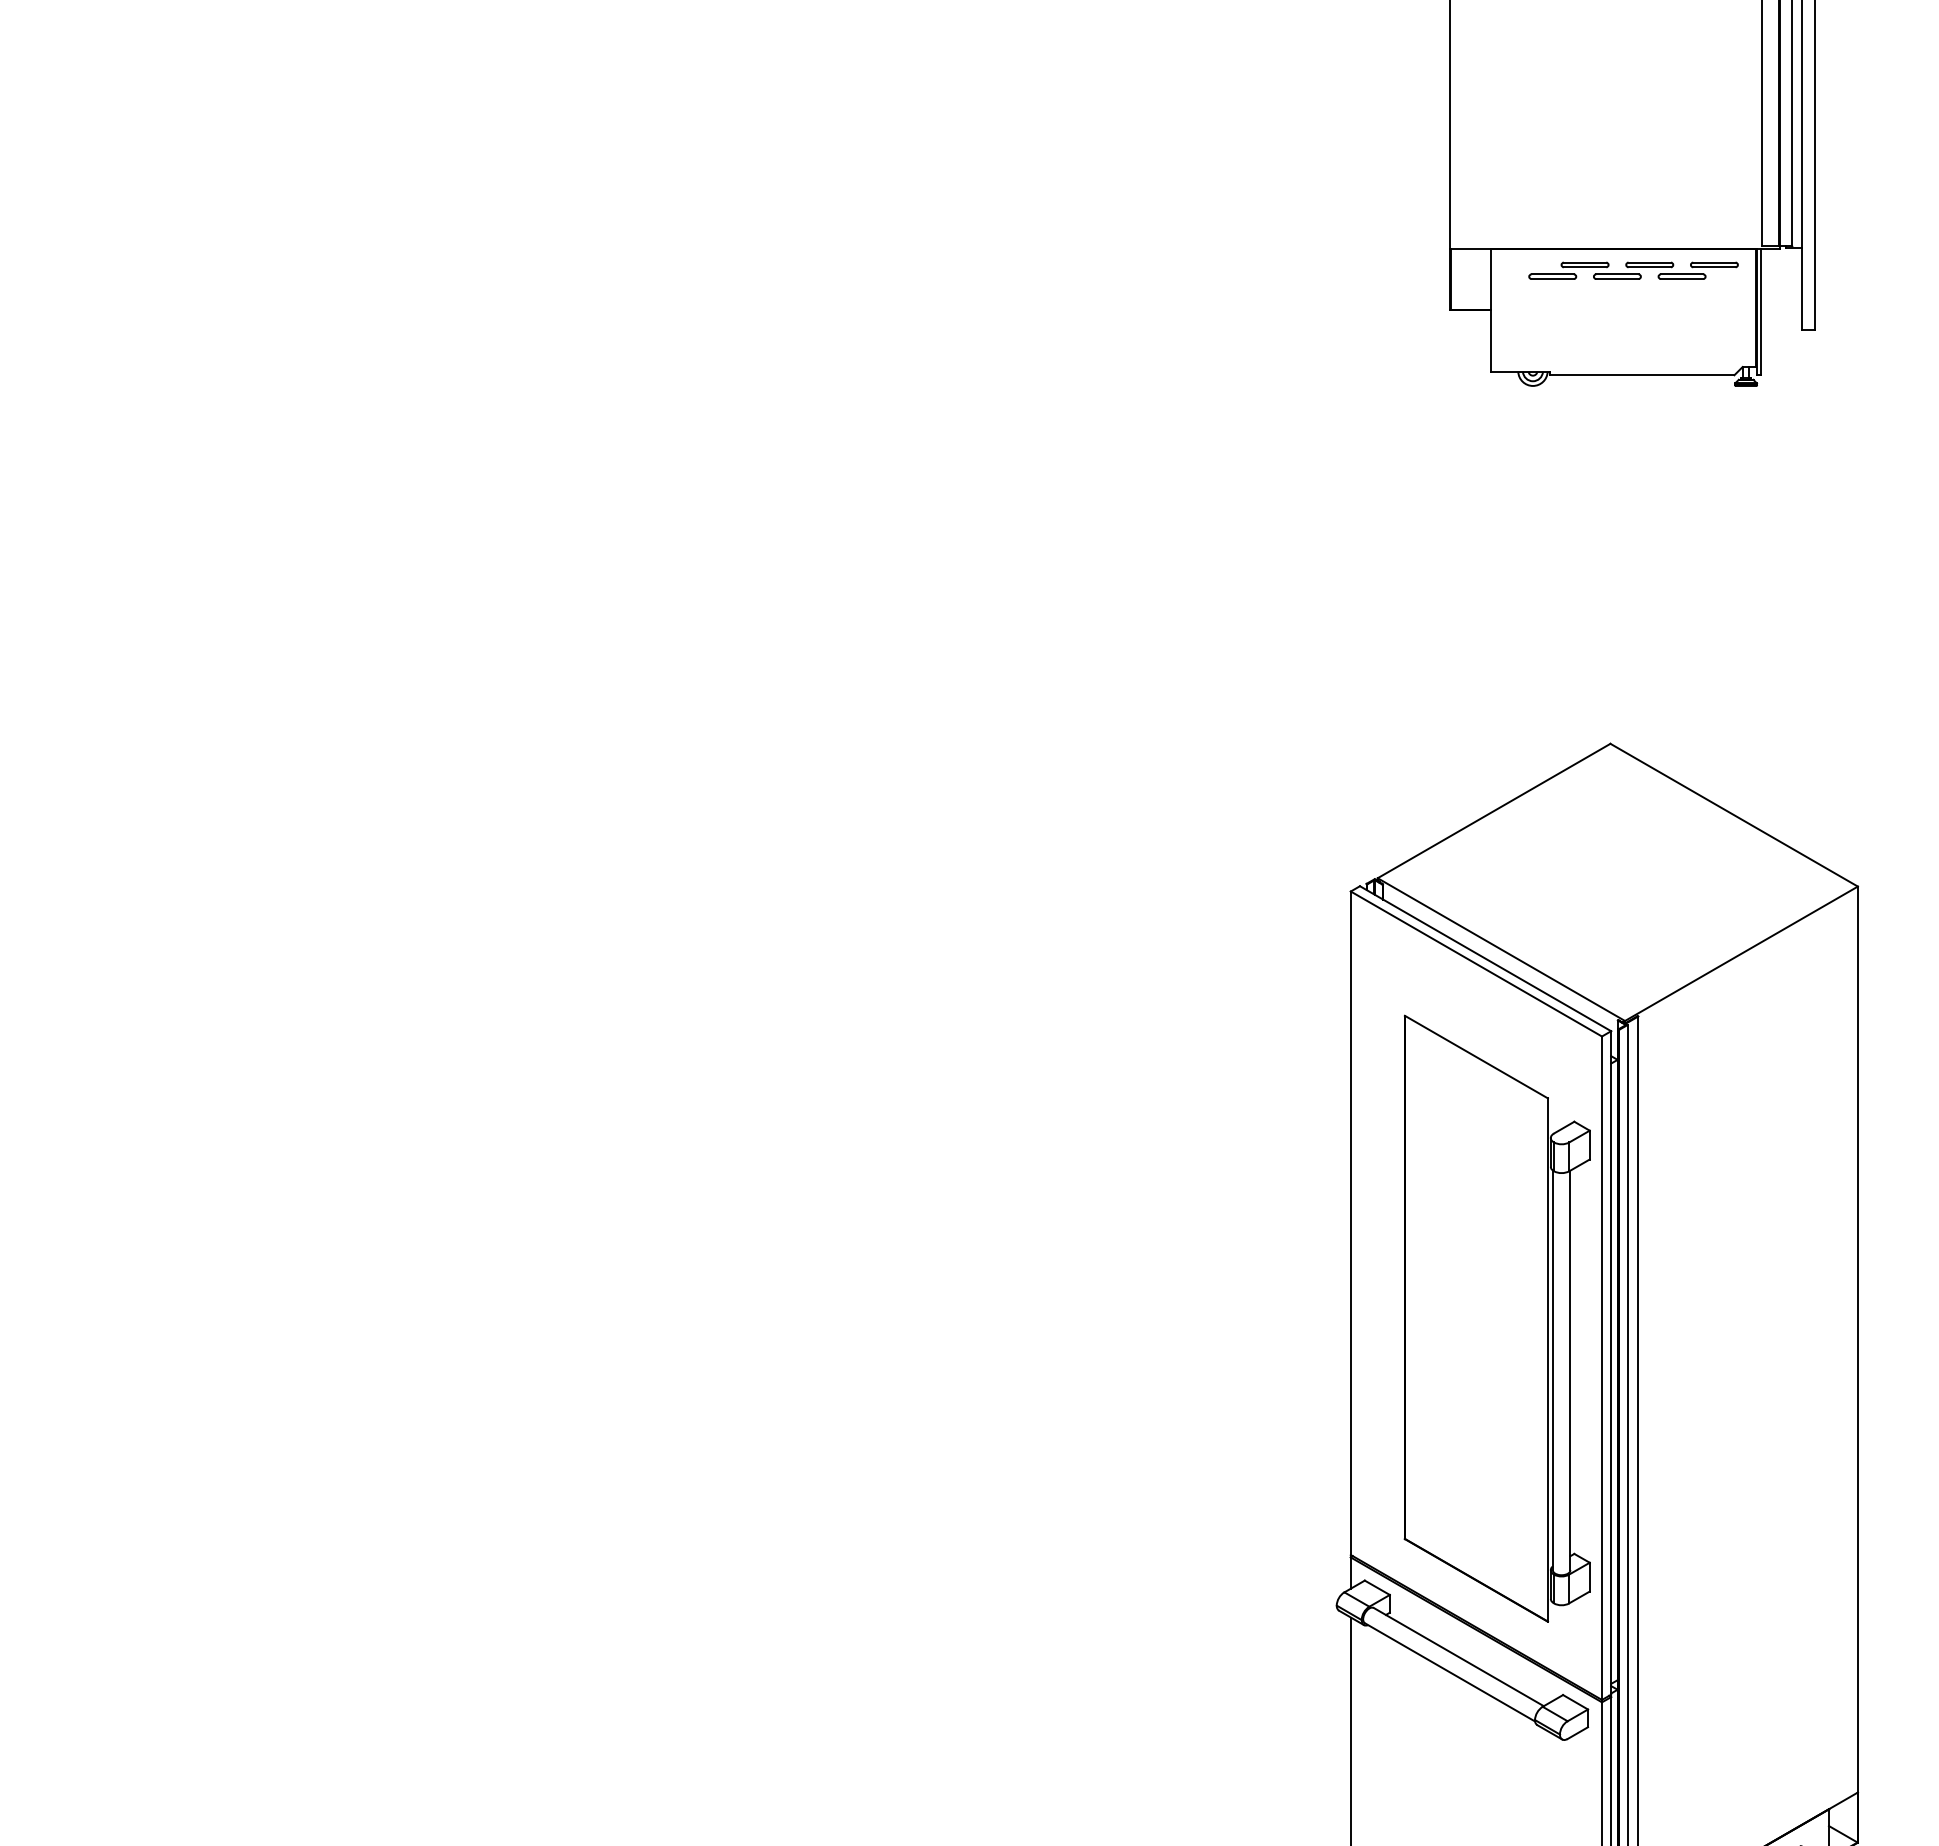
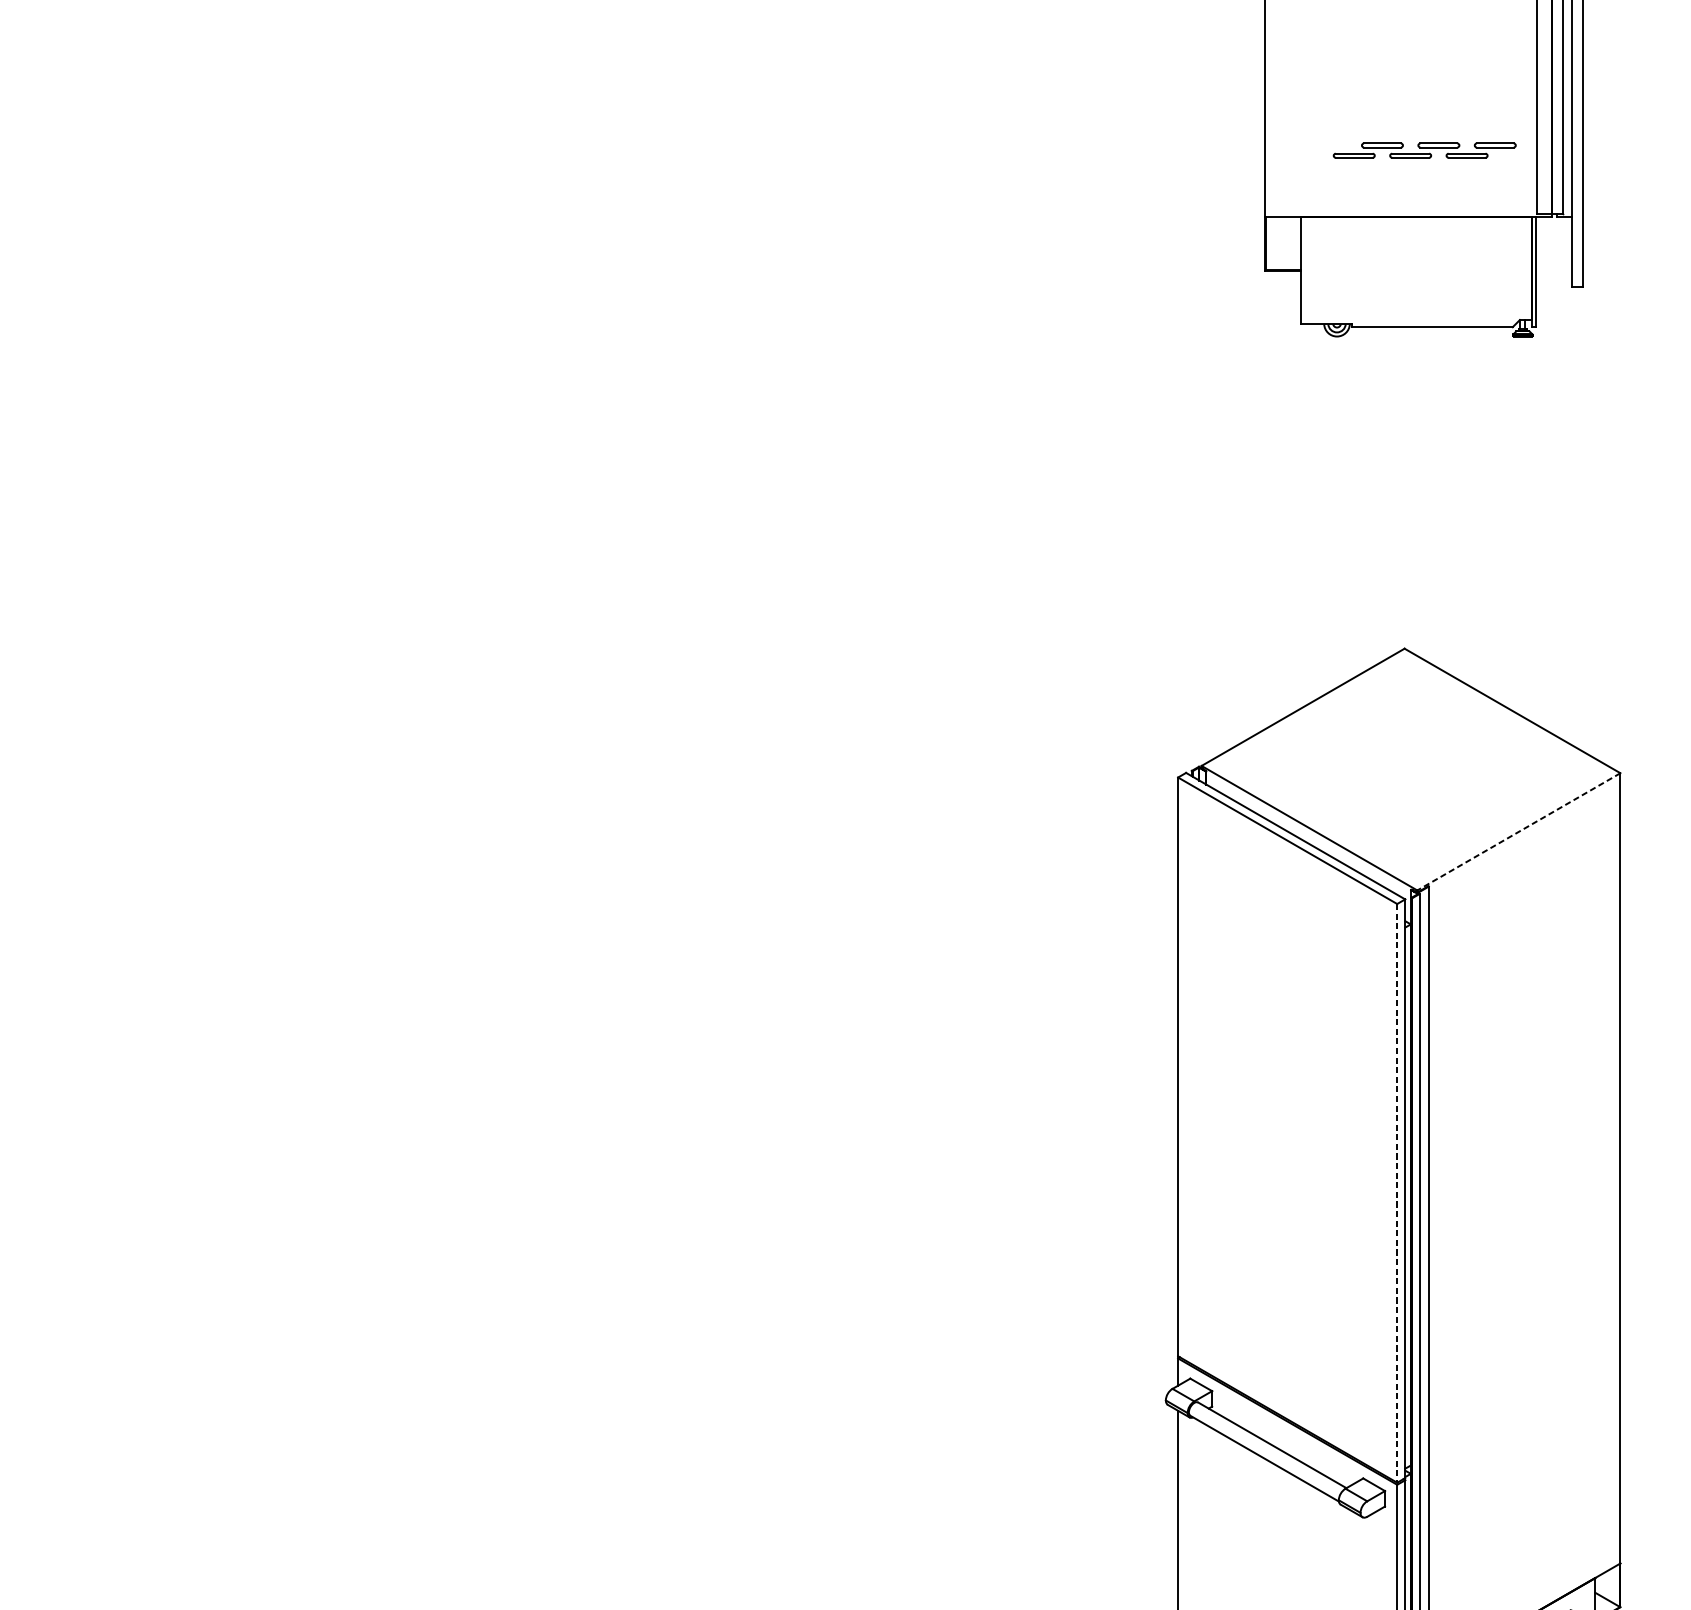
part: (1633, 270) -> (1424, 150), moved
line: (1741, 954) -> (1518, 832), solid -> dashed
part: (1496, 1318) -> (1305, 1149), removed
line: (1602, 1368) -> (1397, 1193), solid -> dashed

